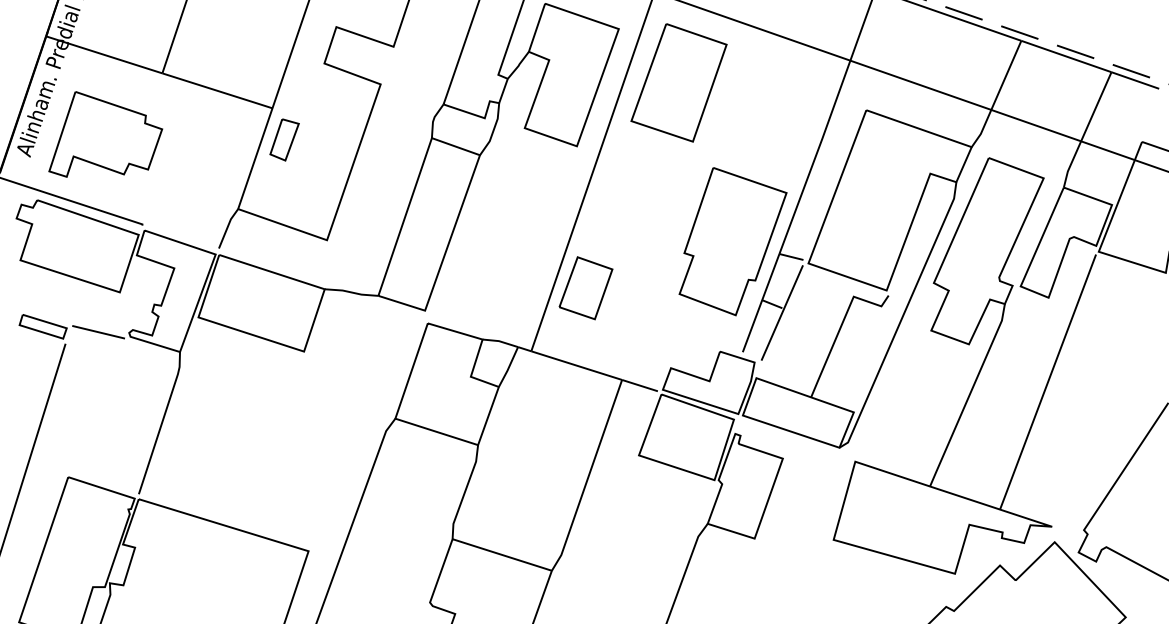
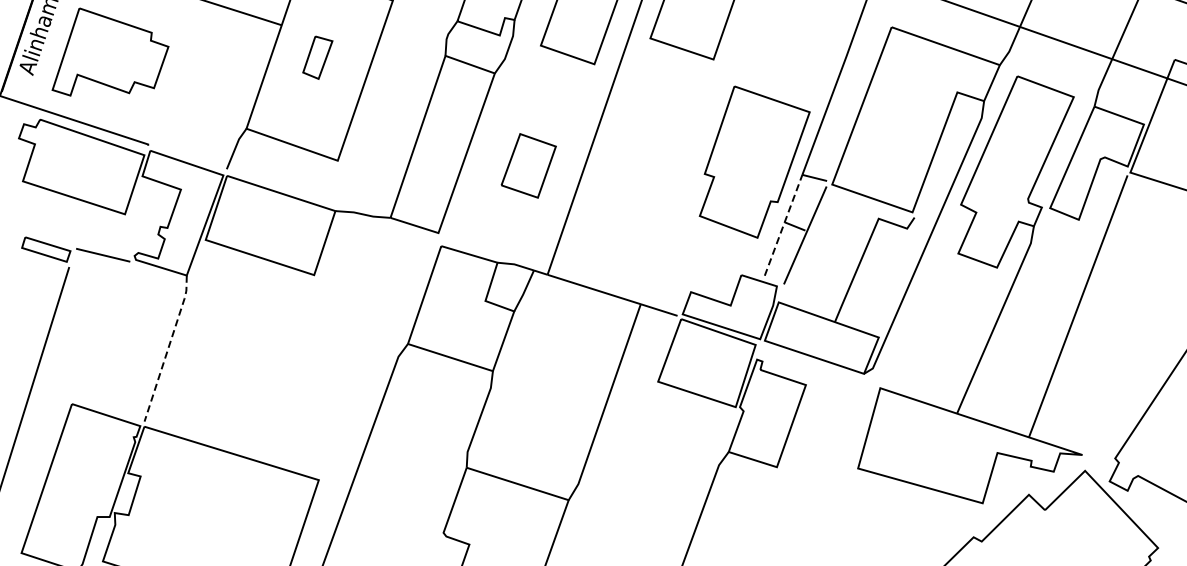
part: (284, 139) -> (317, 57), moved
part: (585, 288) -> (528, 166), moved
line: (761, 302) -> (783, 224), solid -> dashed
line: (162, 422) -> (168, 347), solid -> dashed

